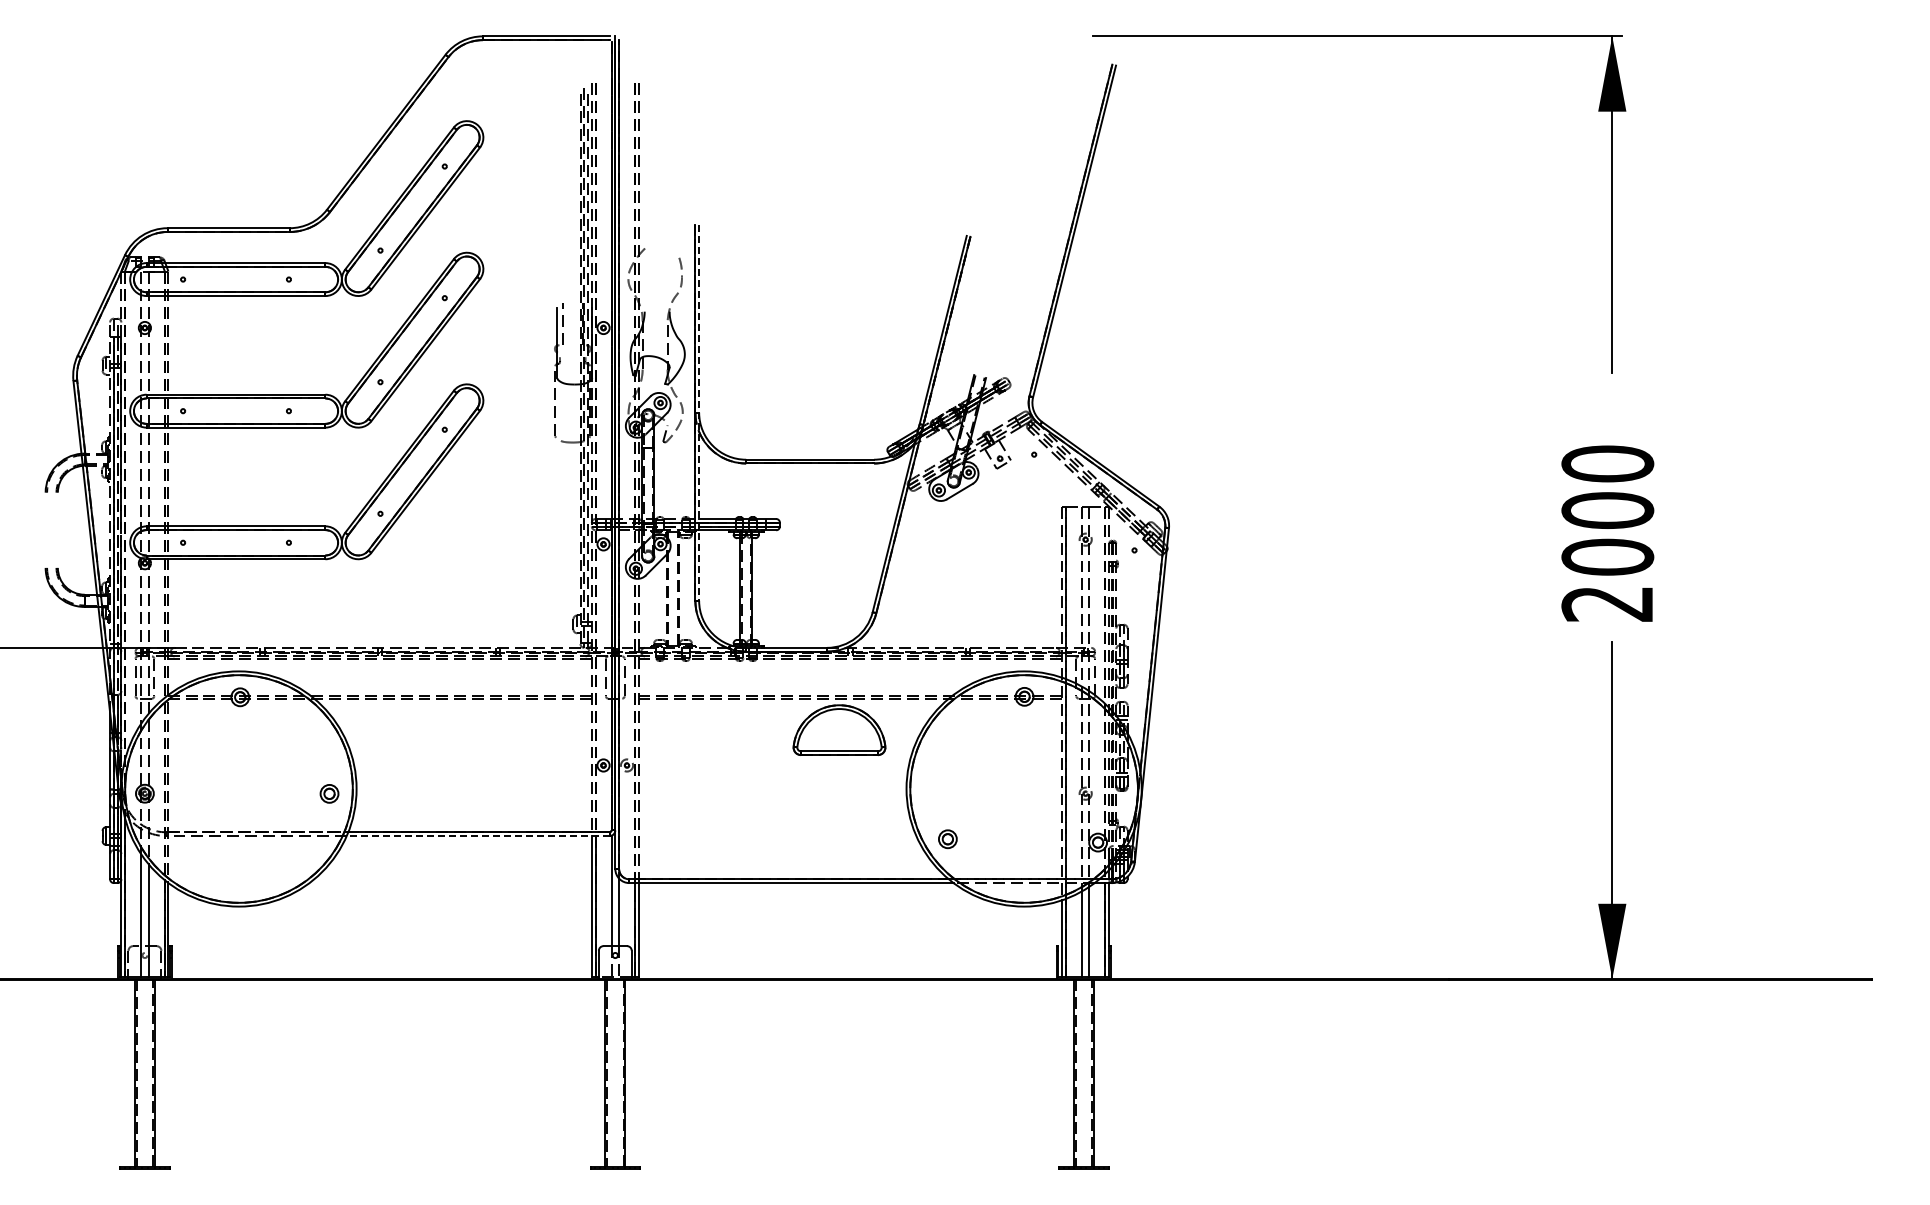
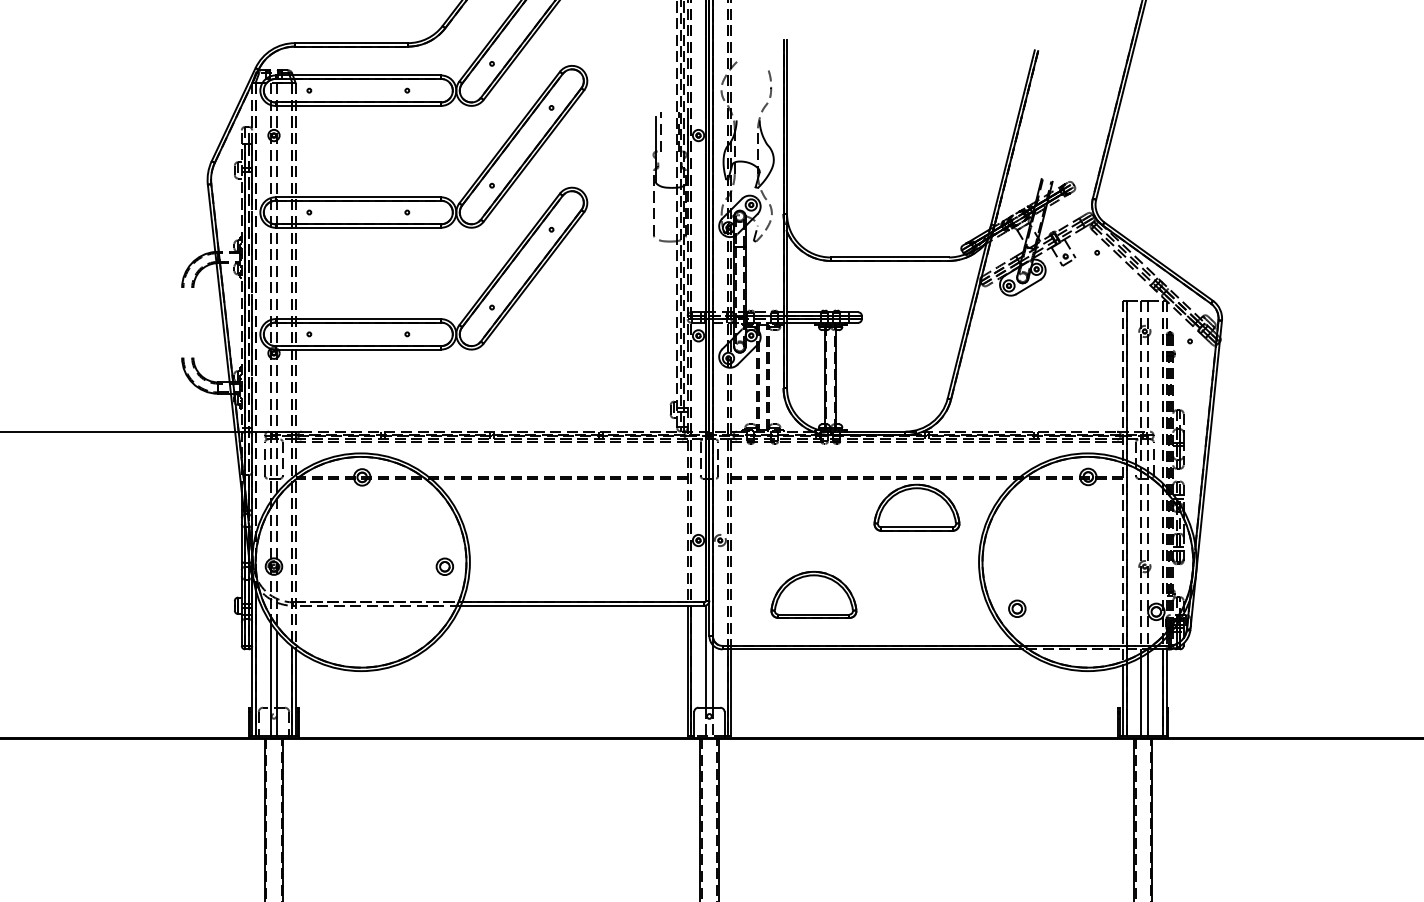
line: (699, 413) -> (787, 214), dashed -> solid
part: (727, 824) -> (813, 595), added
line: (477, 836) -> (581, 606), dashed -> solid

